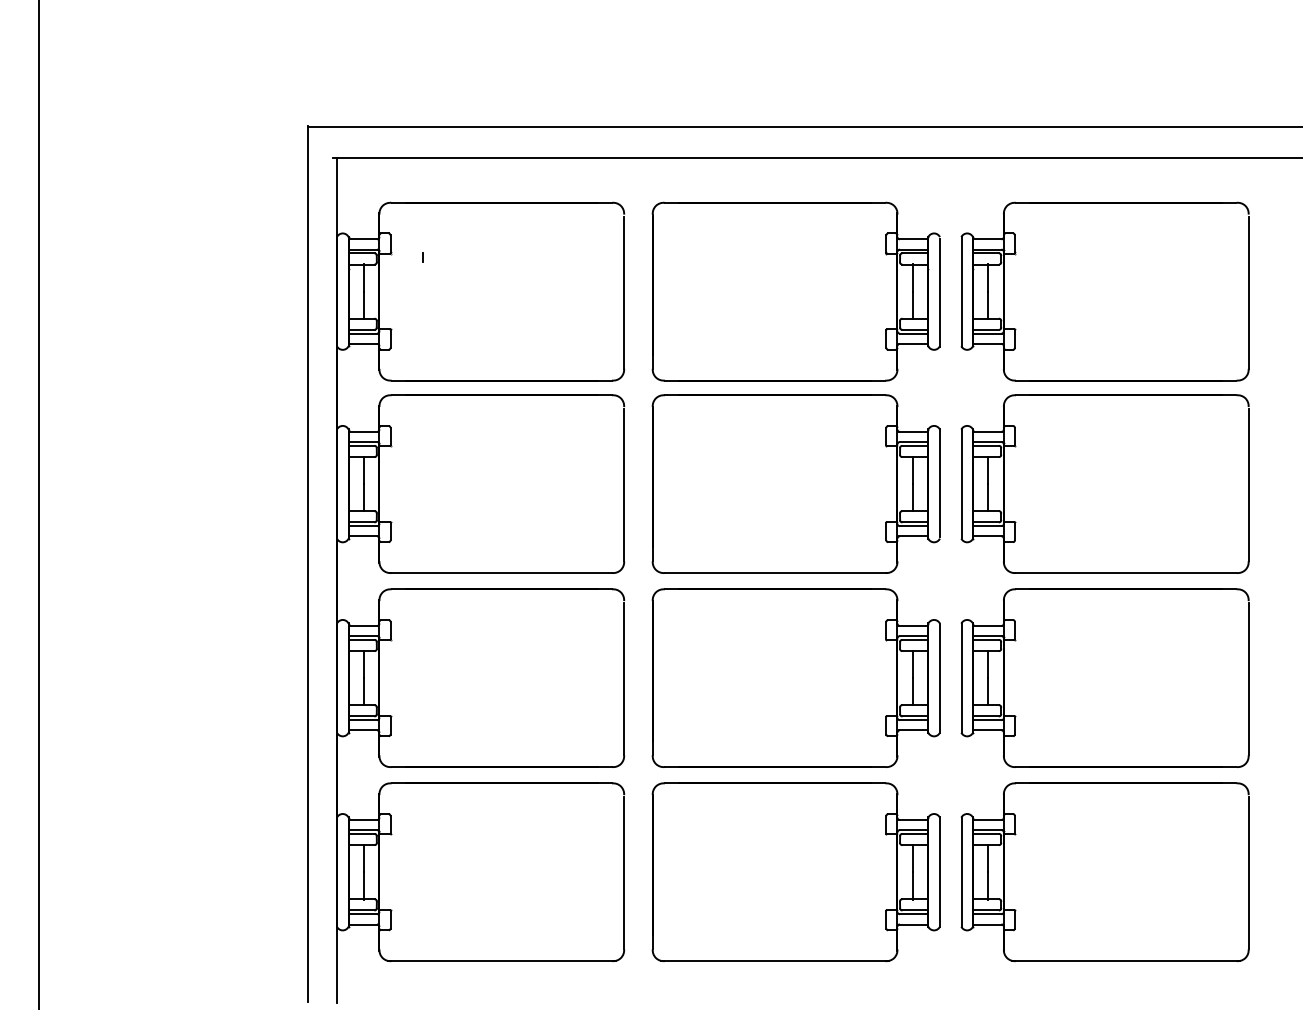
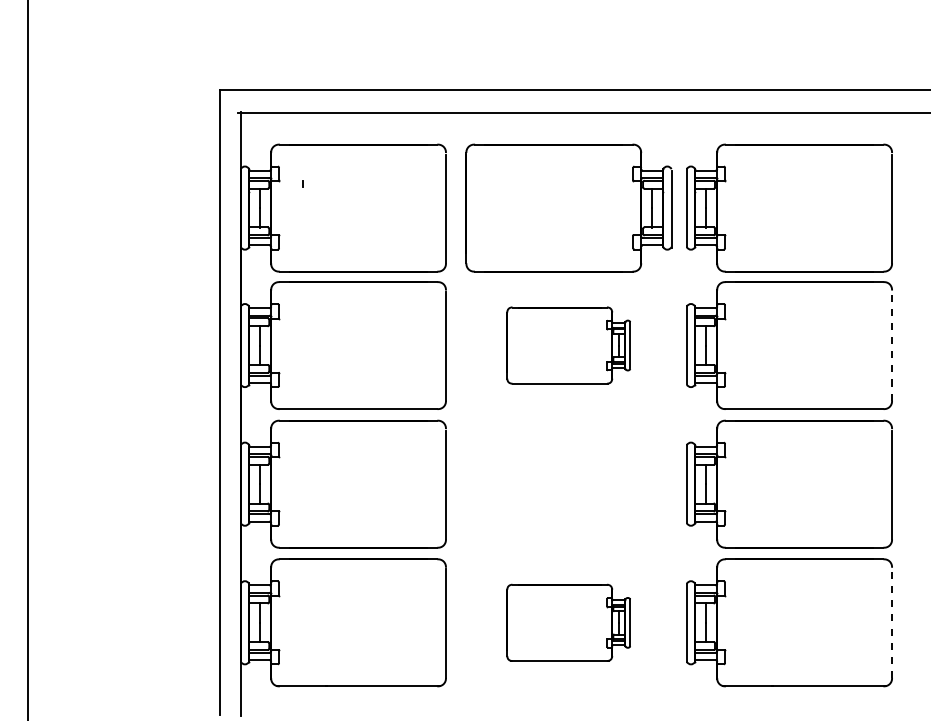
part: (795, 483) -> (568, 345), size x0.6
line: (1248, 484) -> (891, 345), solid -> dashed
part: (795, 677) -> (568, 483), removed
part: (795, 872) -> (568, 623), size x0.6
line: (1248, 872) -> (891, 623), solid -> dashed

